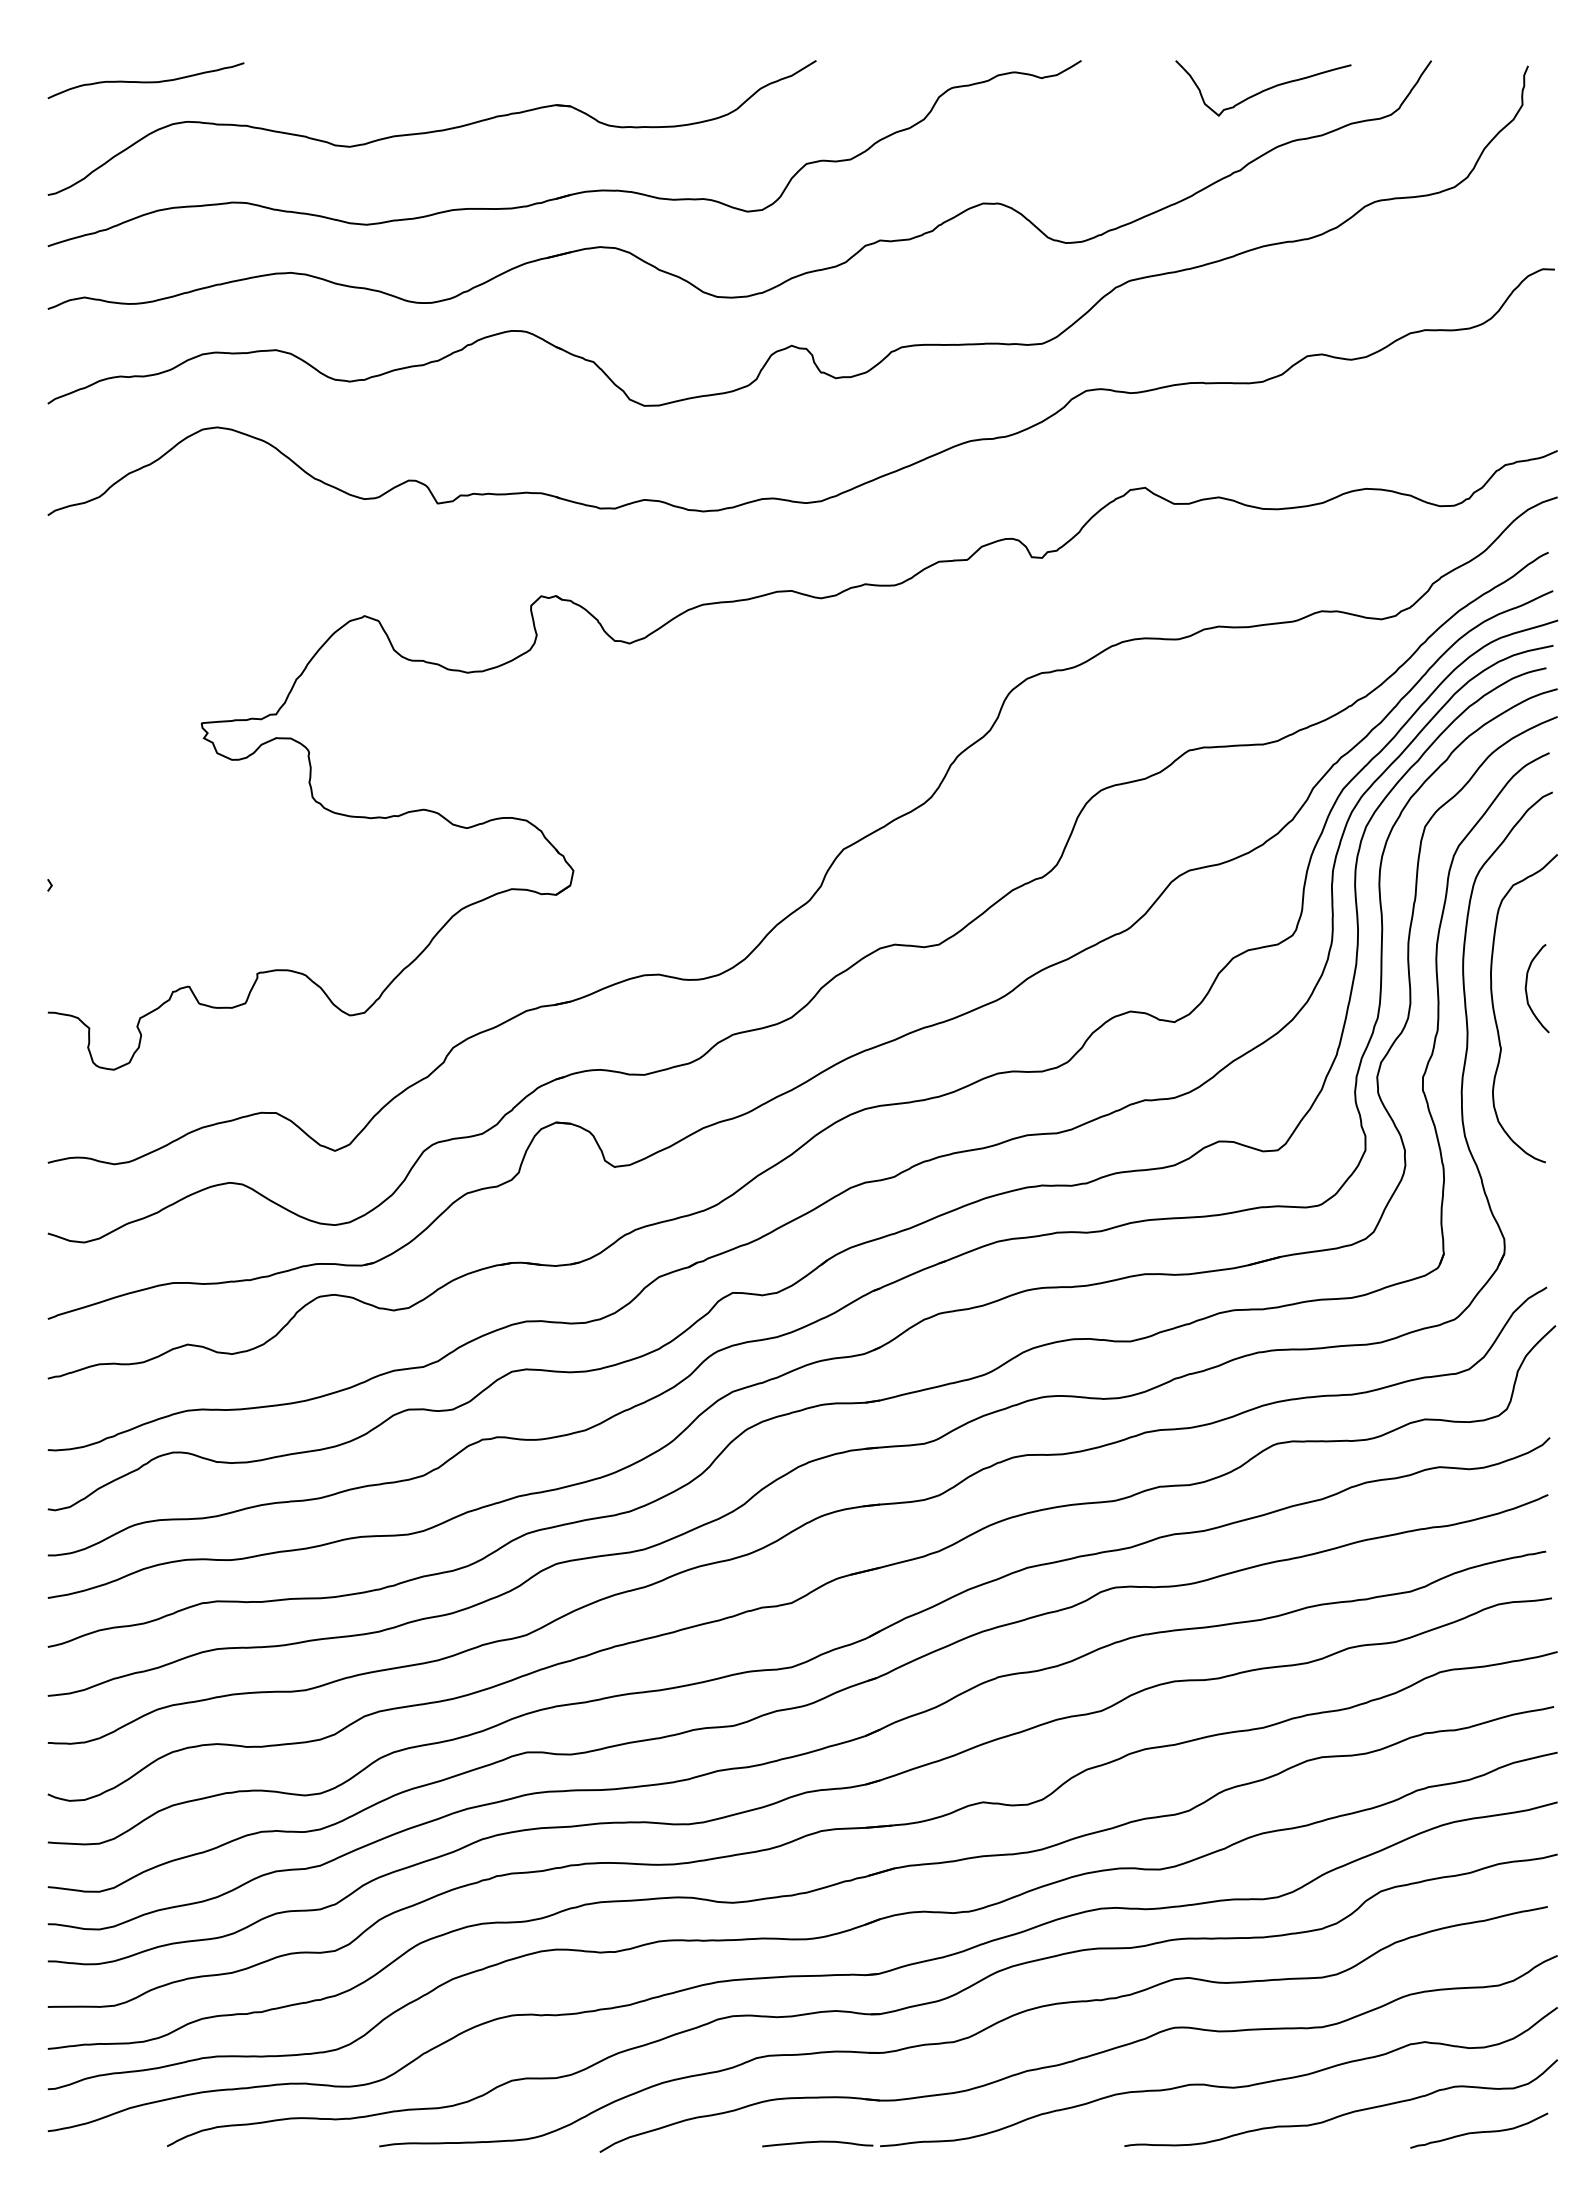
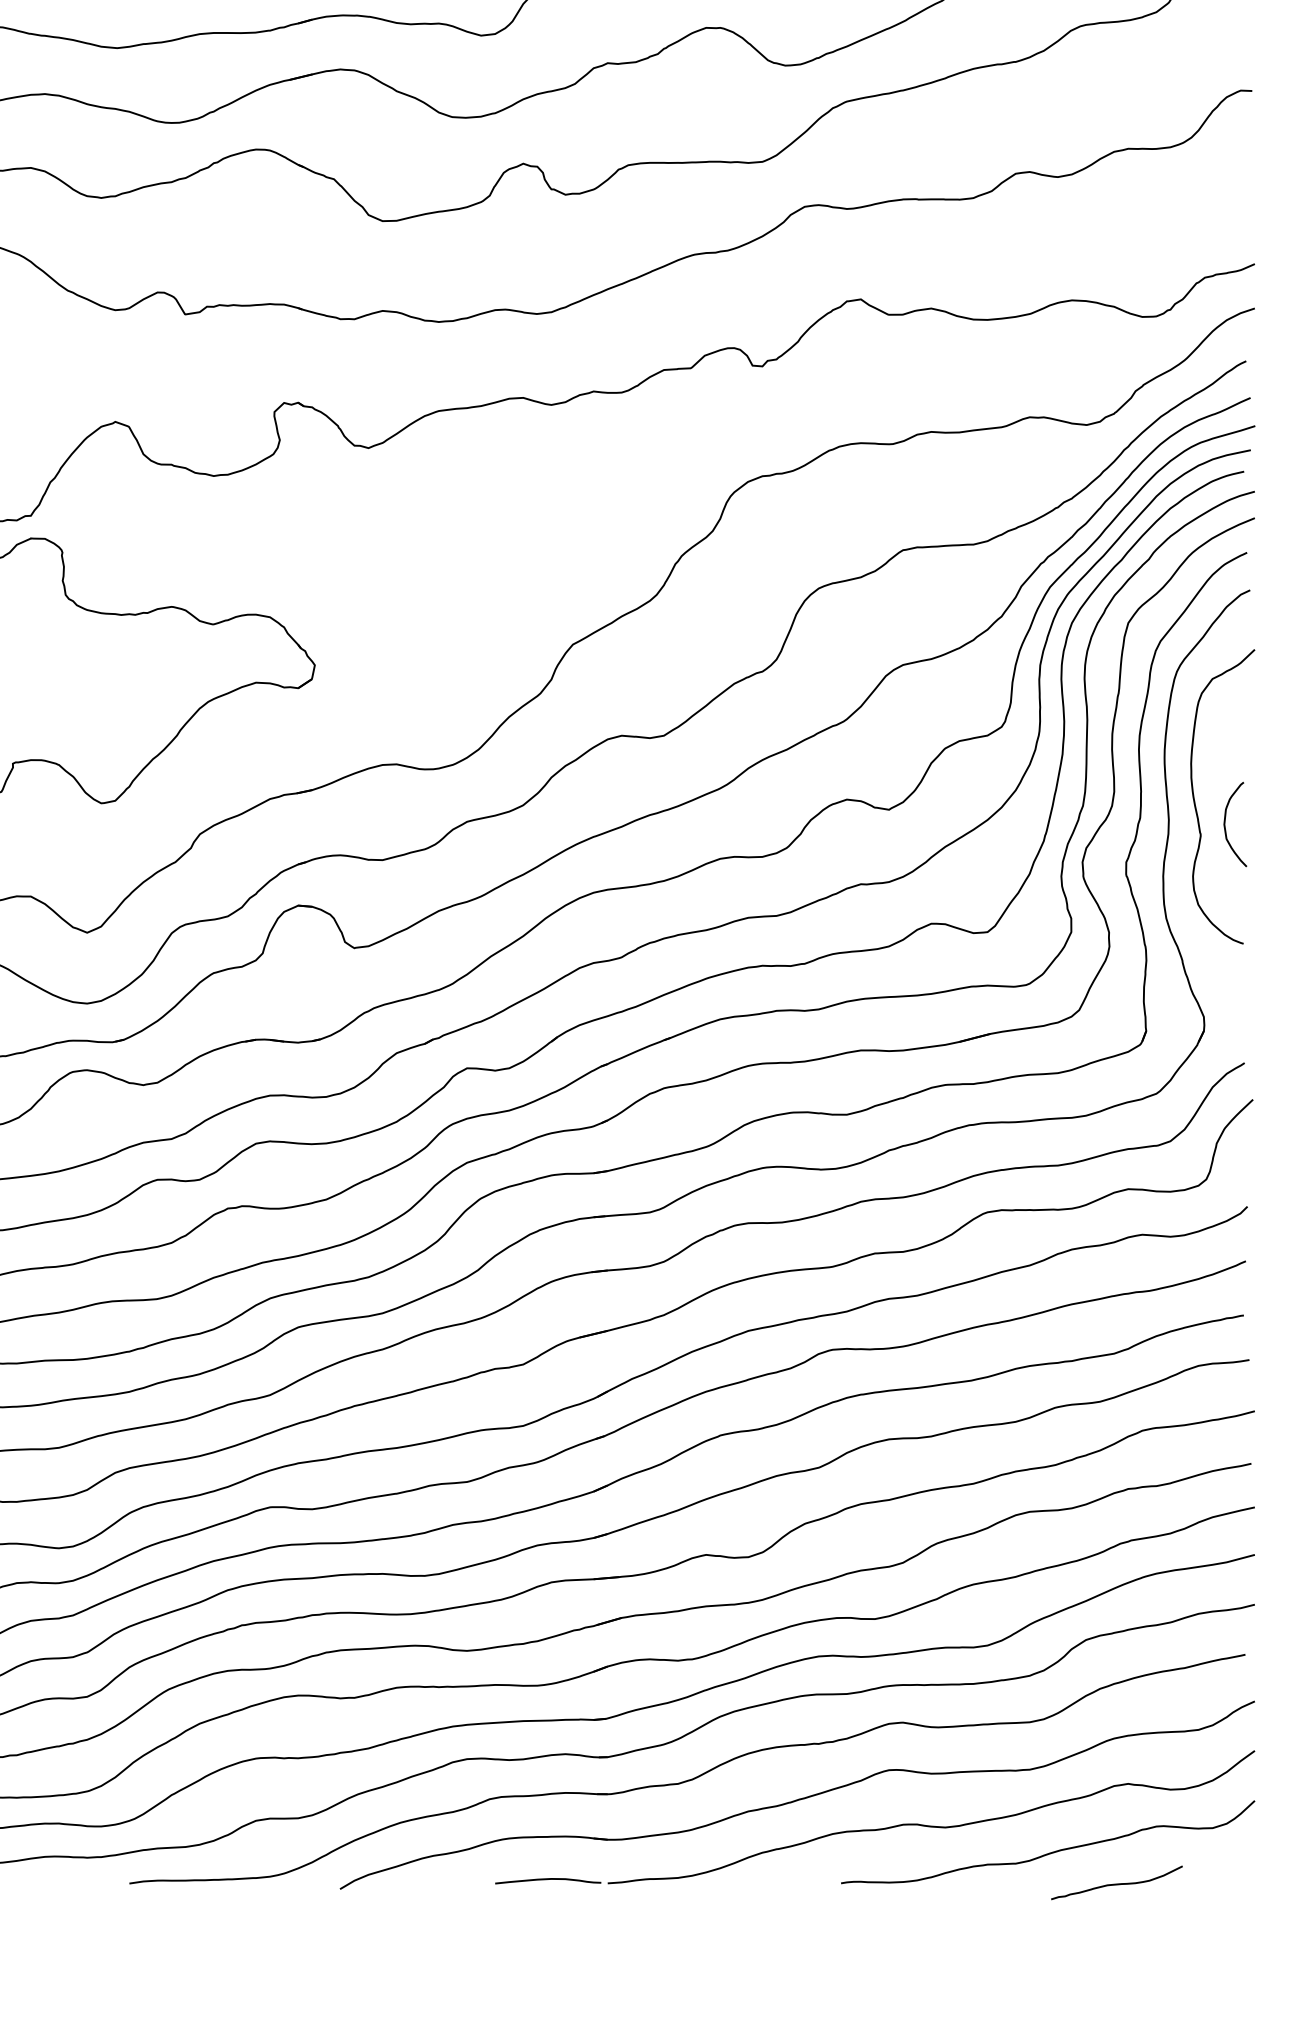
curve: (1527, 992) -> (1226, 828), moved
curve: (1479, 2131) -> (1117, 1883), moved

